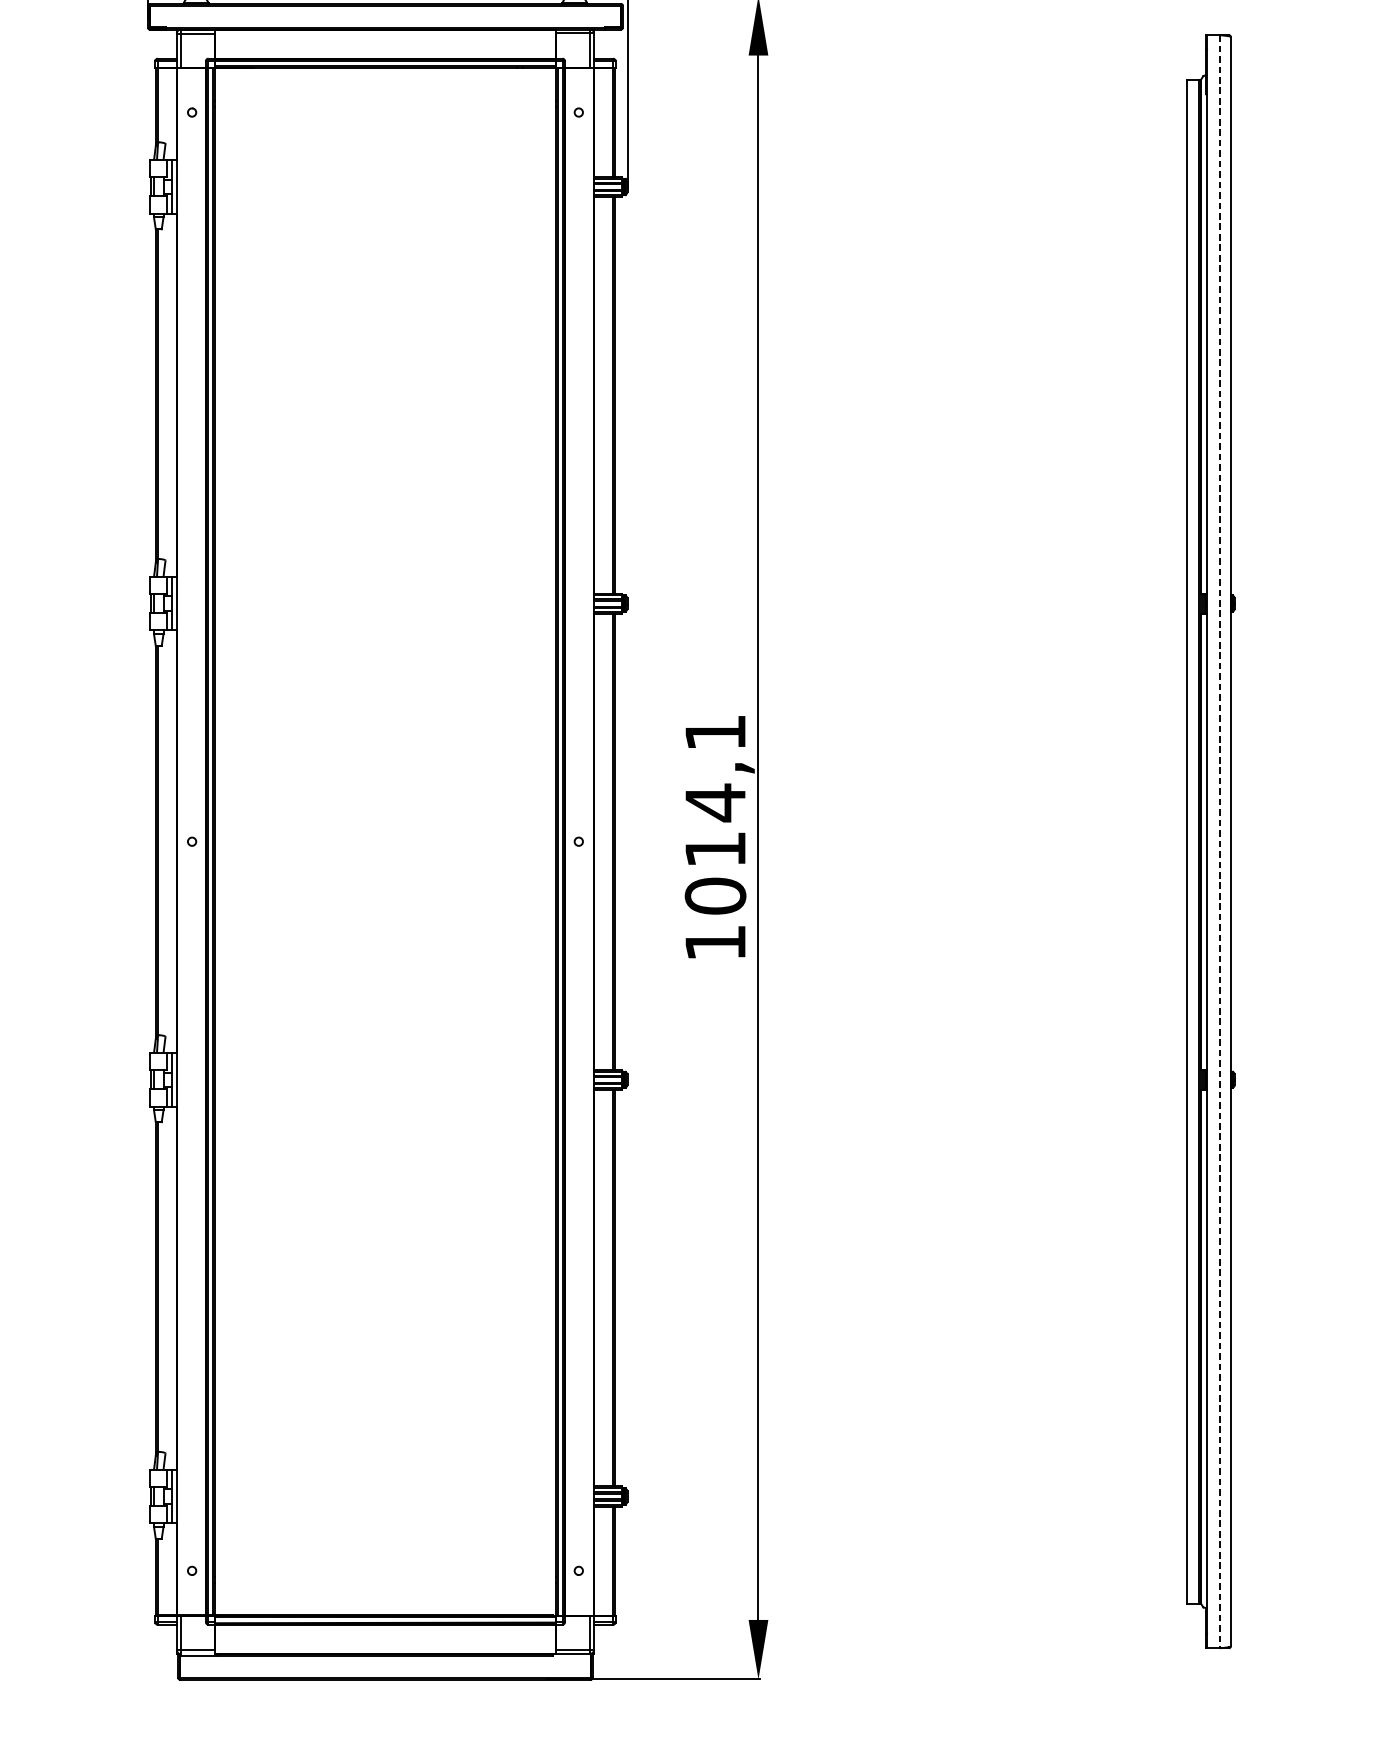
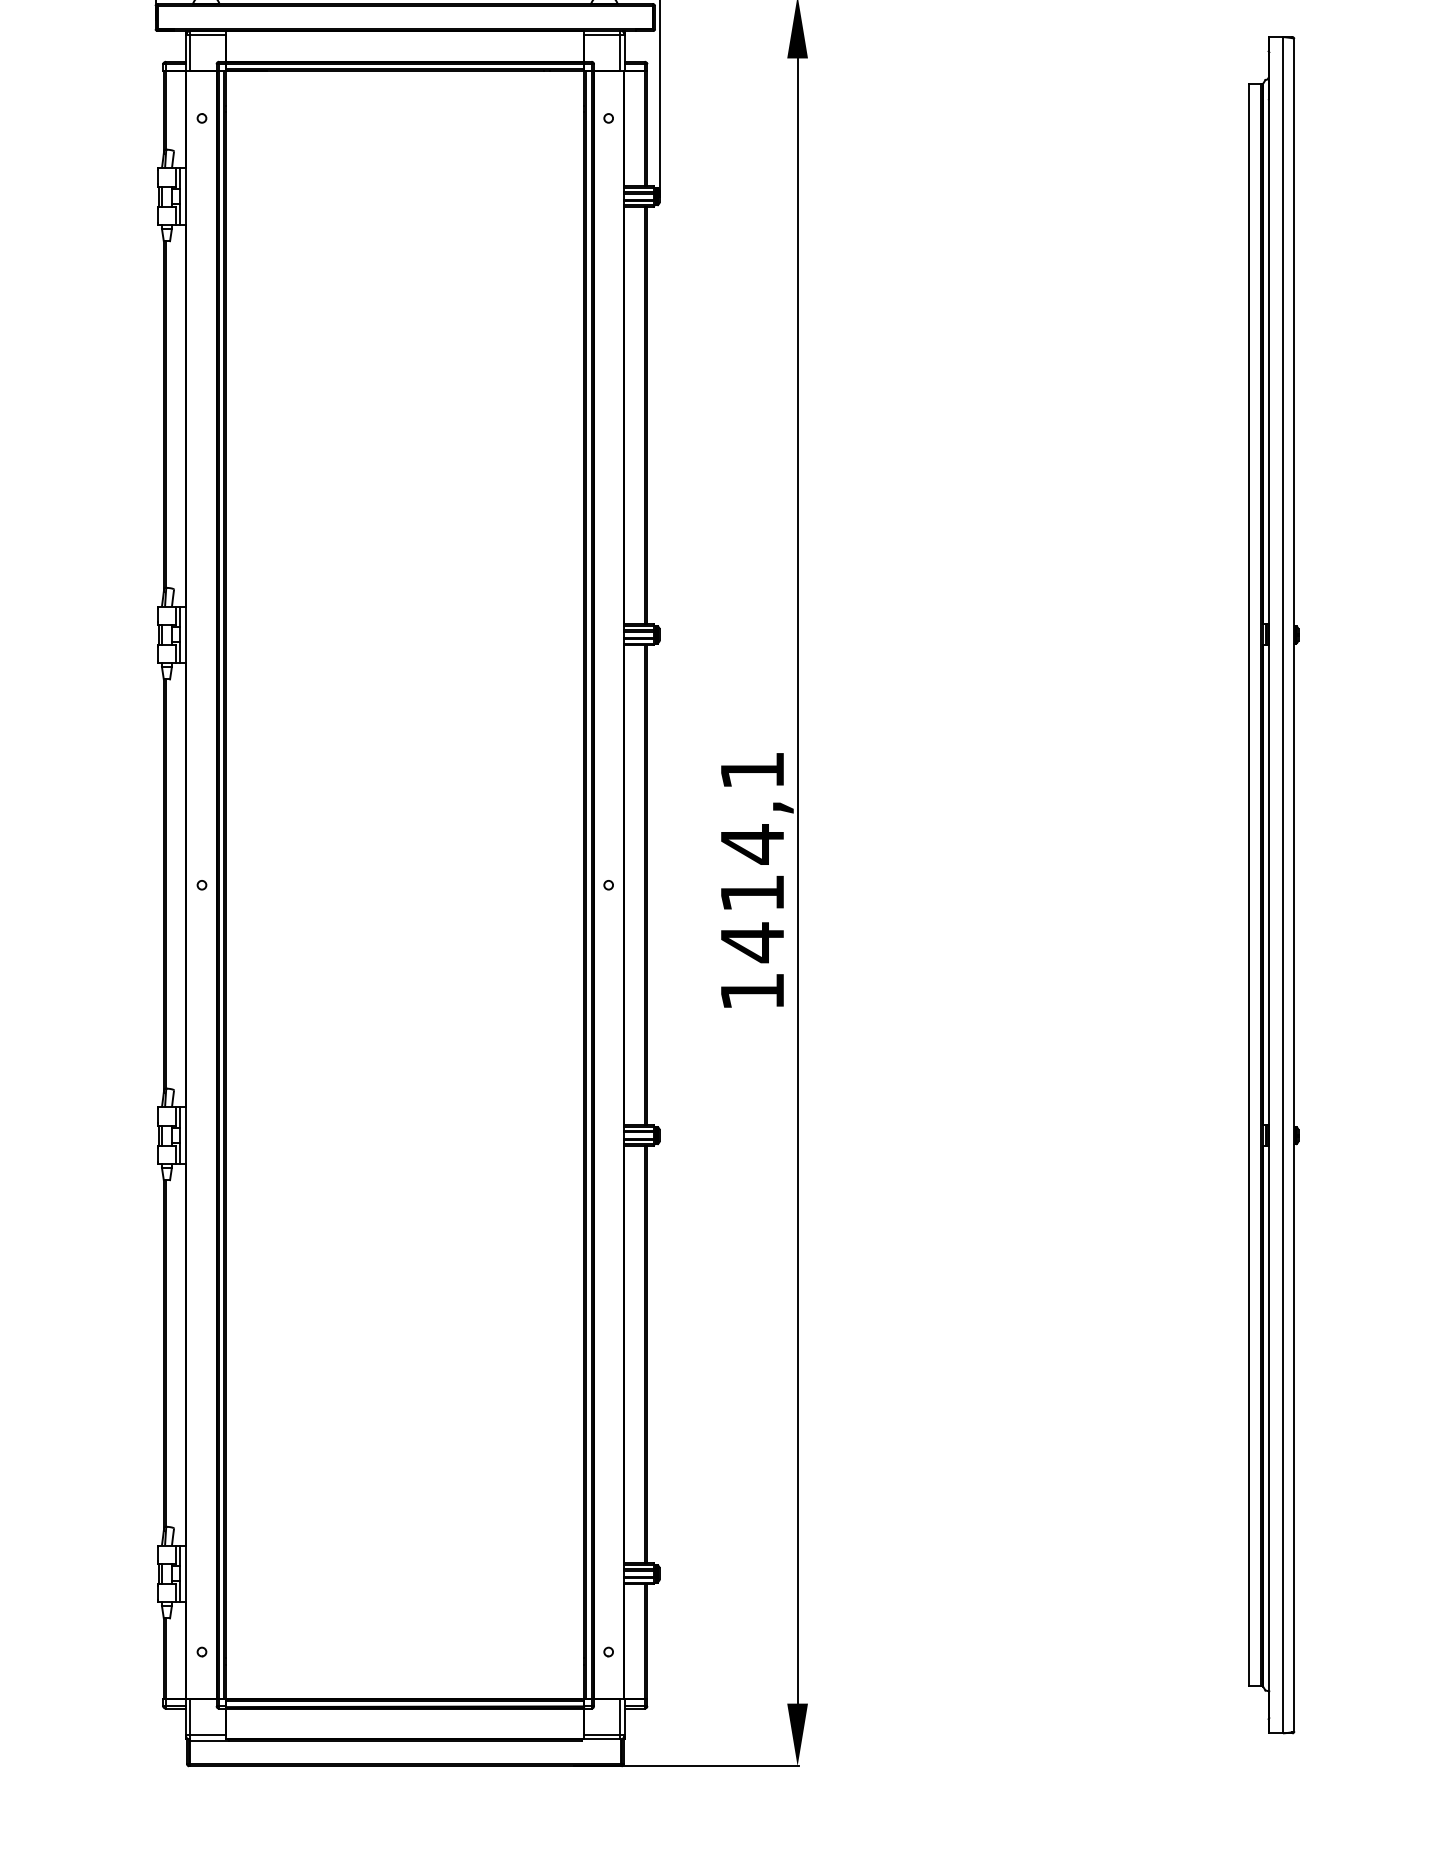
line: (1220, 841) -> (1283, 885), dashed -> solid
text: (715, 896) -> (752, 942), 1014,1 -> 1414,1

